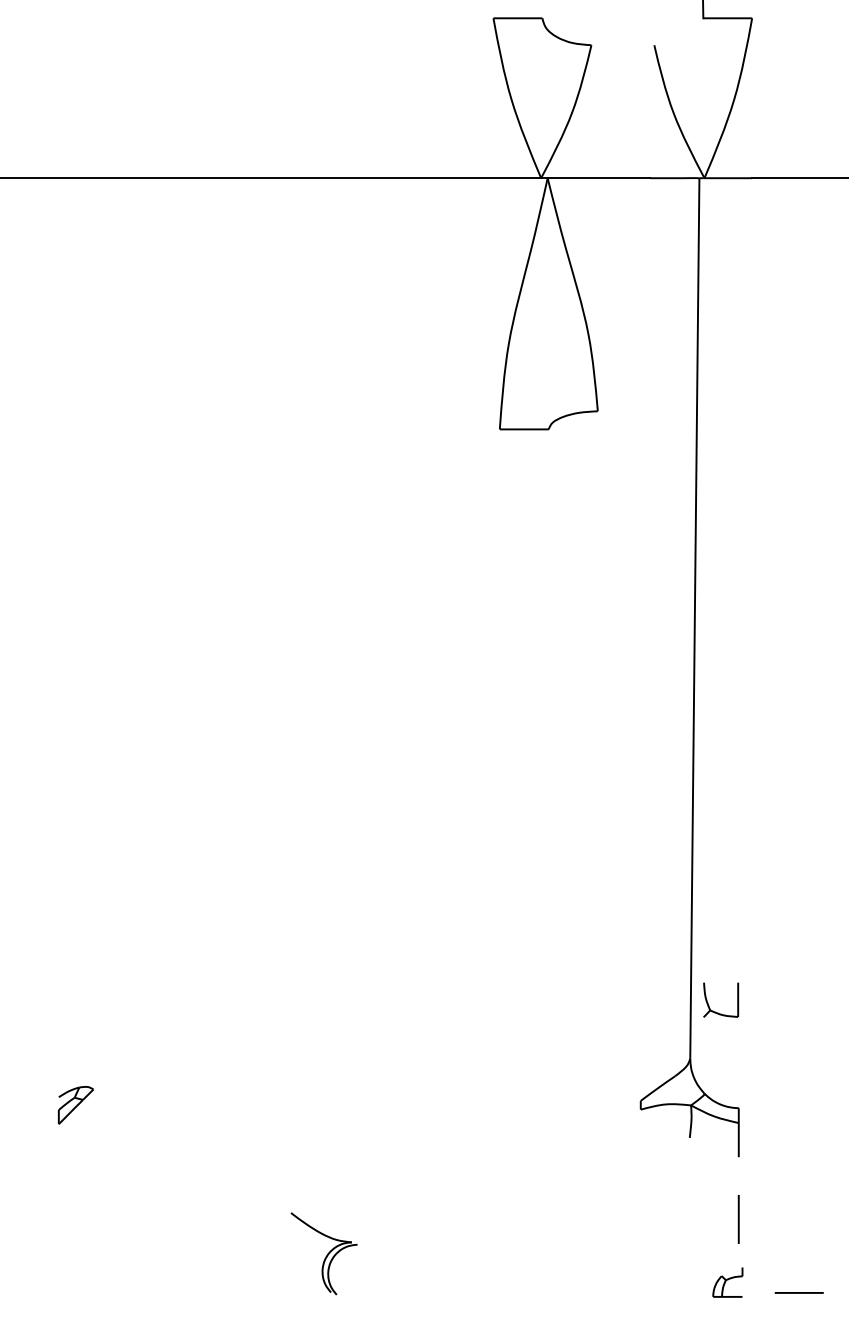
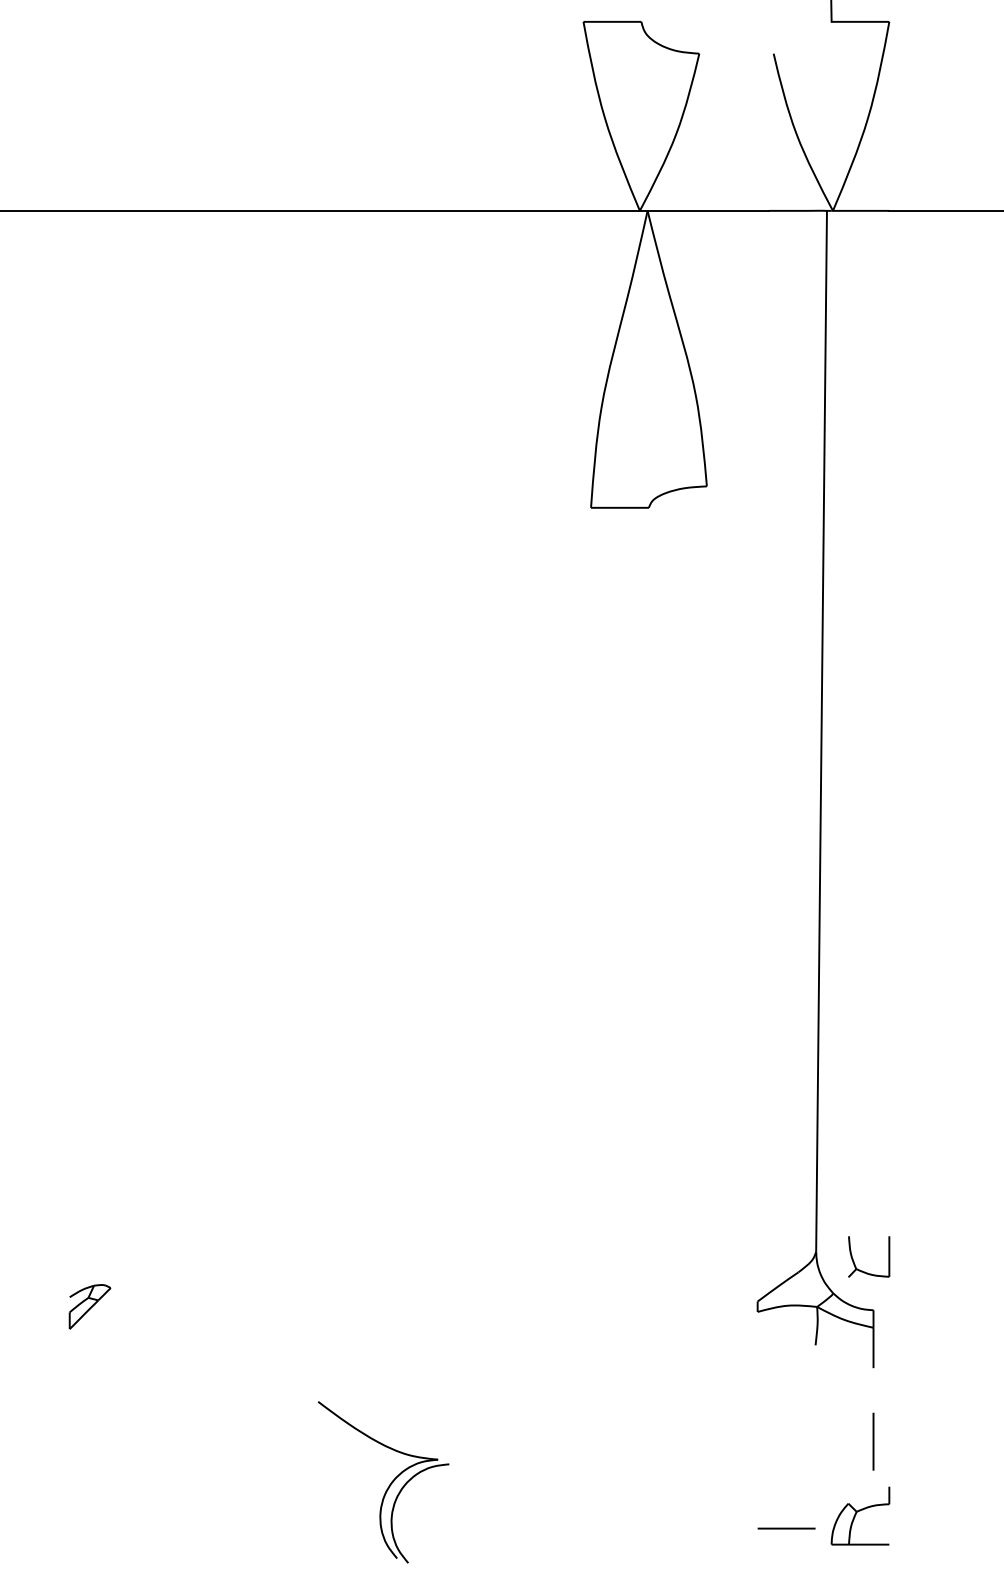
part: (708, 1002) -> (854, 1259), moved
part: (323, 1253) -> (382, 1481), size x1.67
part: (727, 1282) -> (860, 1516), size x1.67
line: (798, 1292) -> (785, 1528), moved

